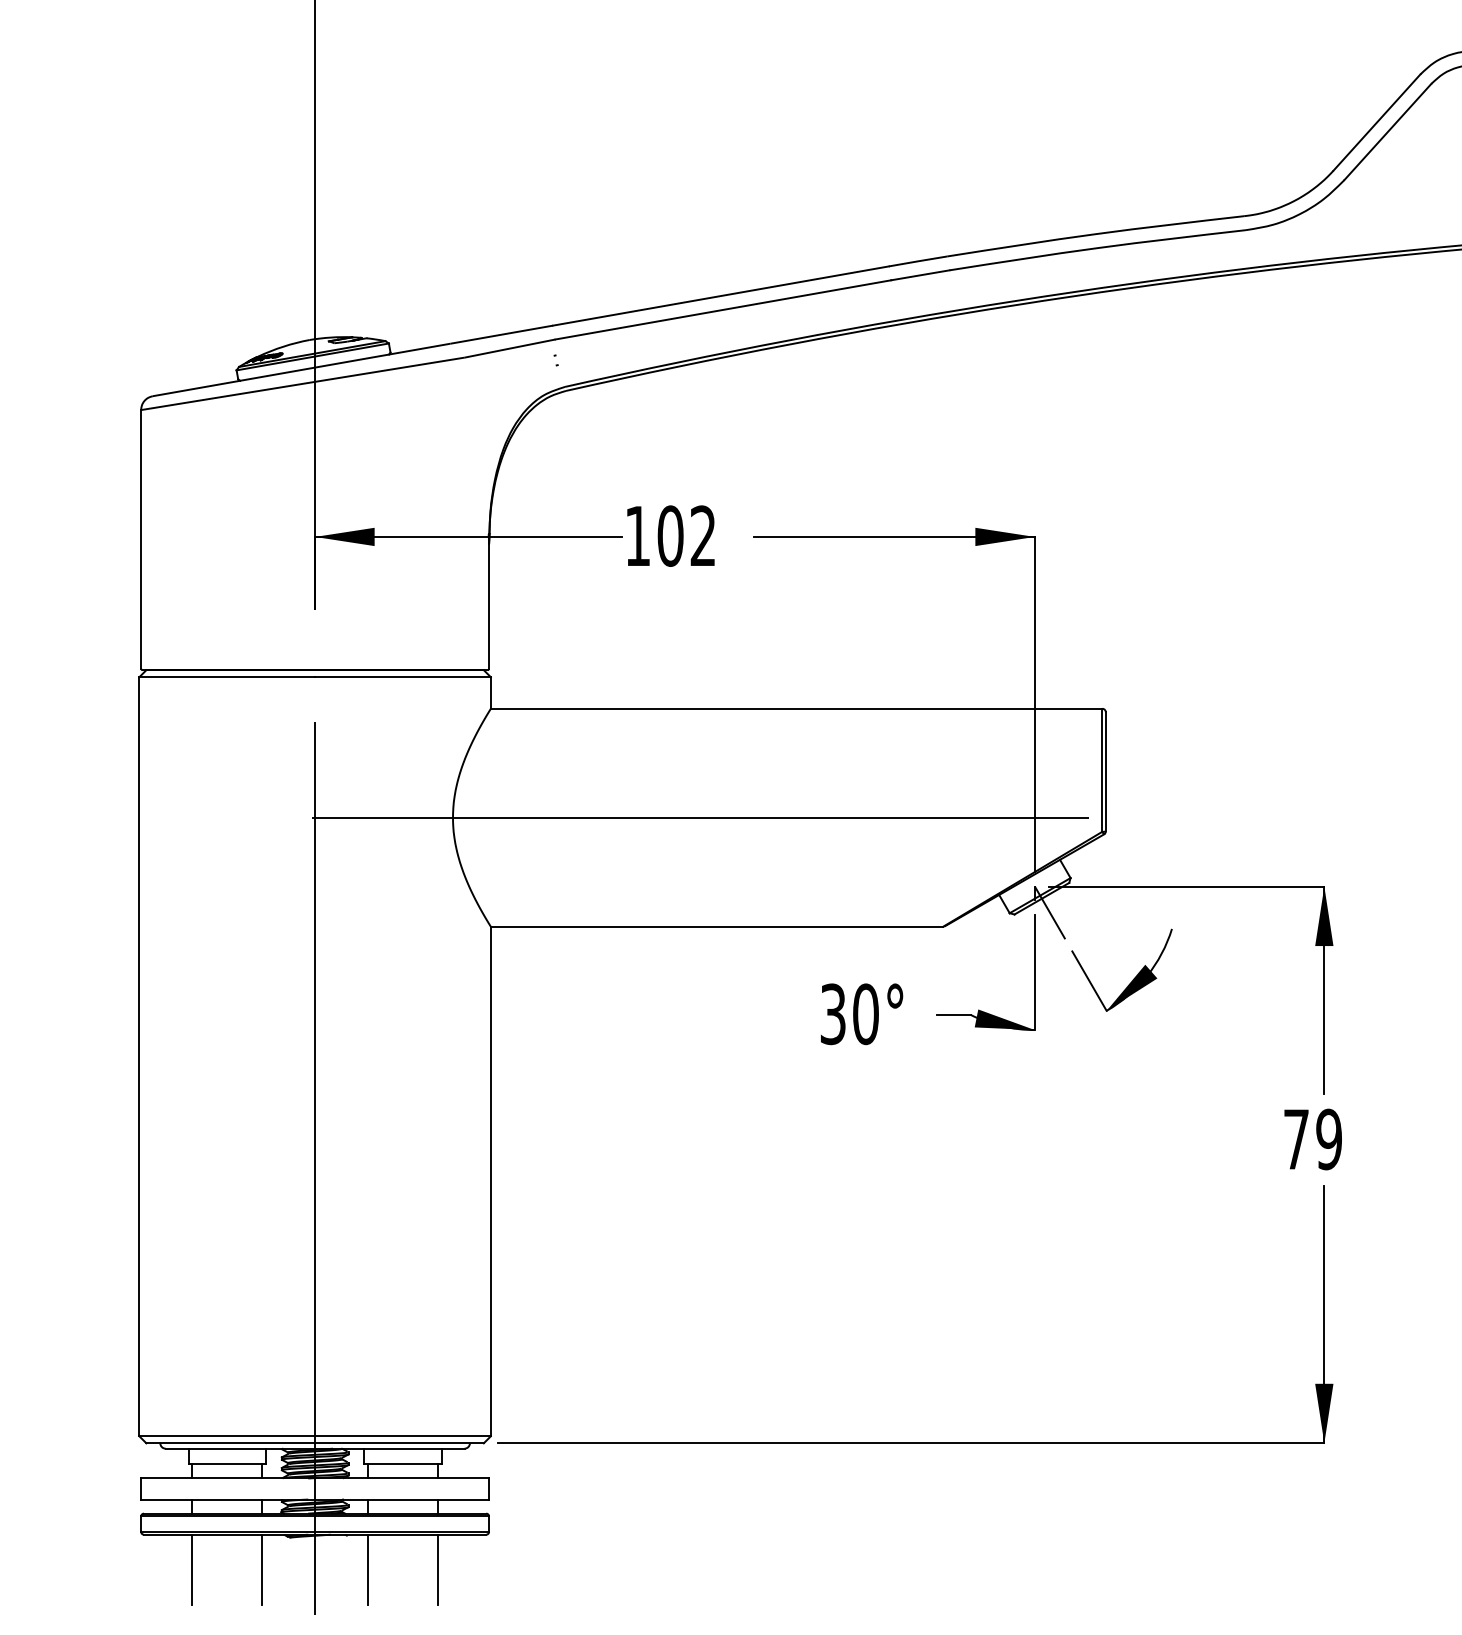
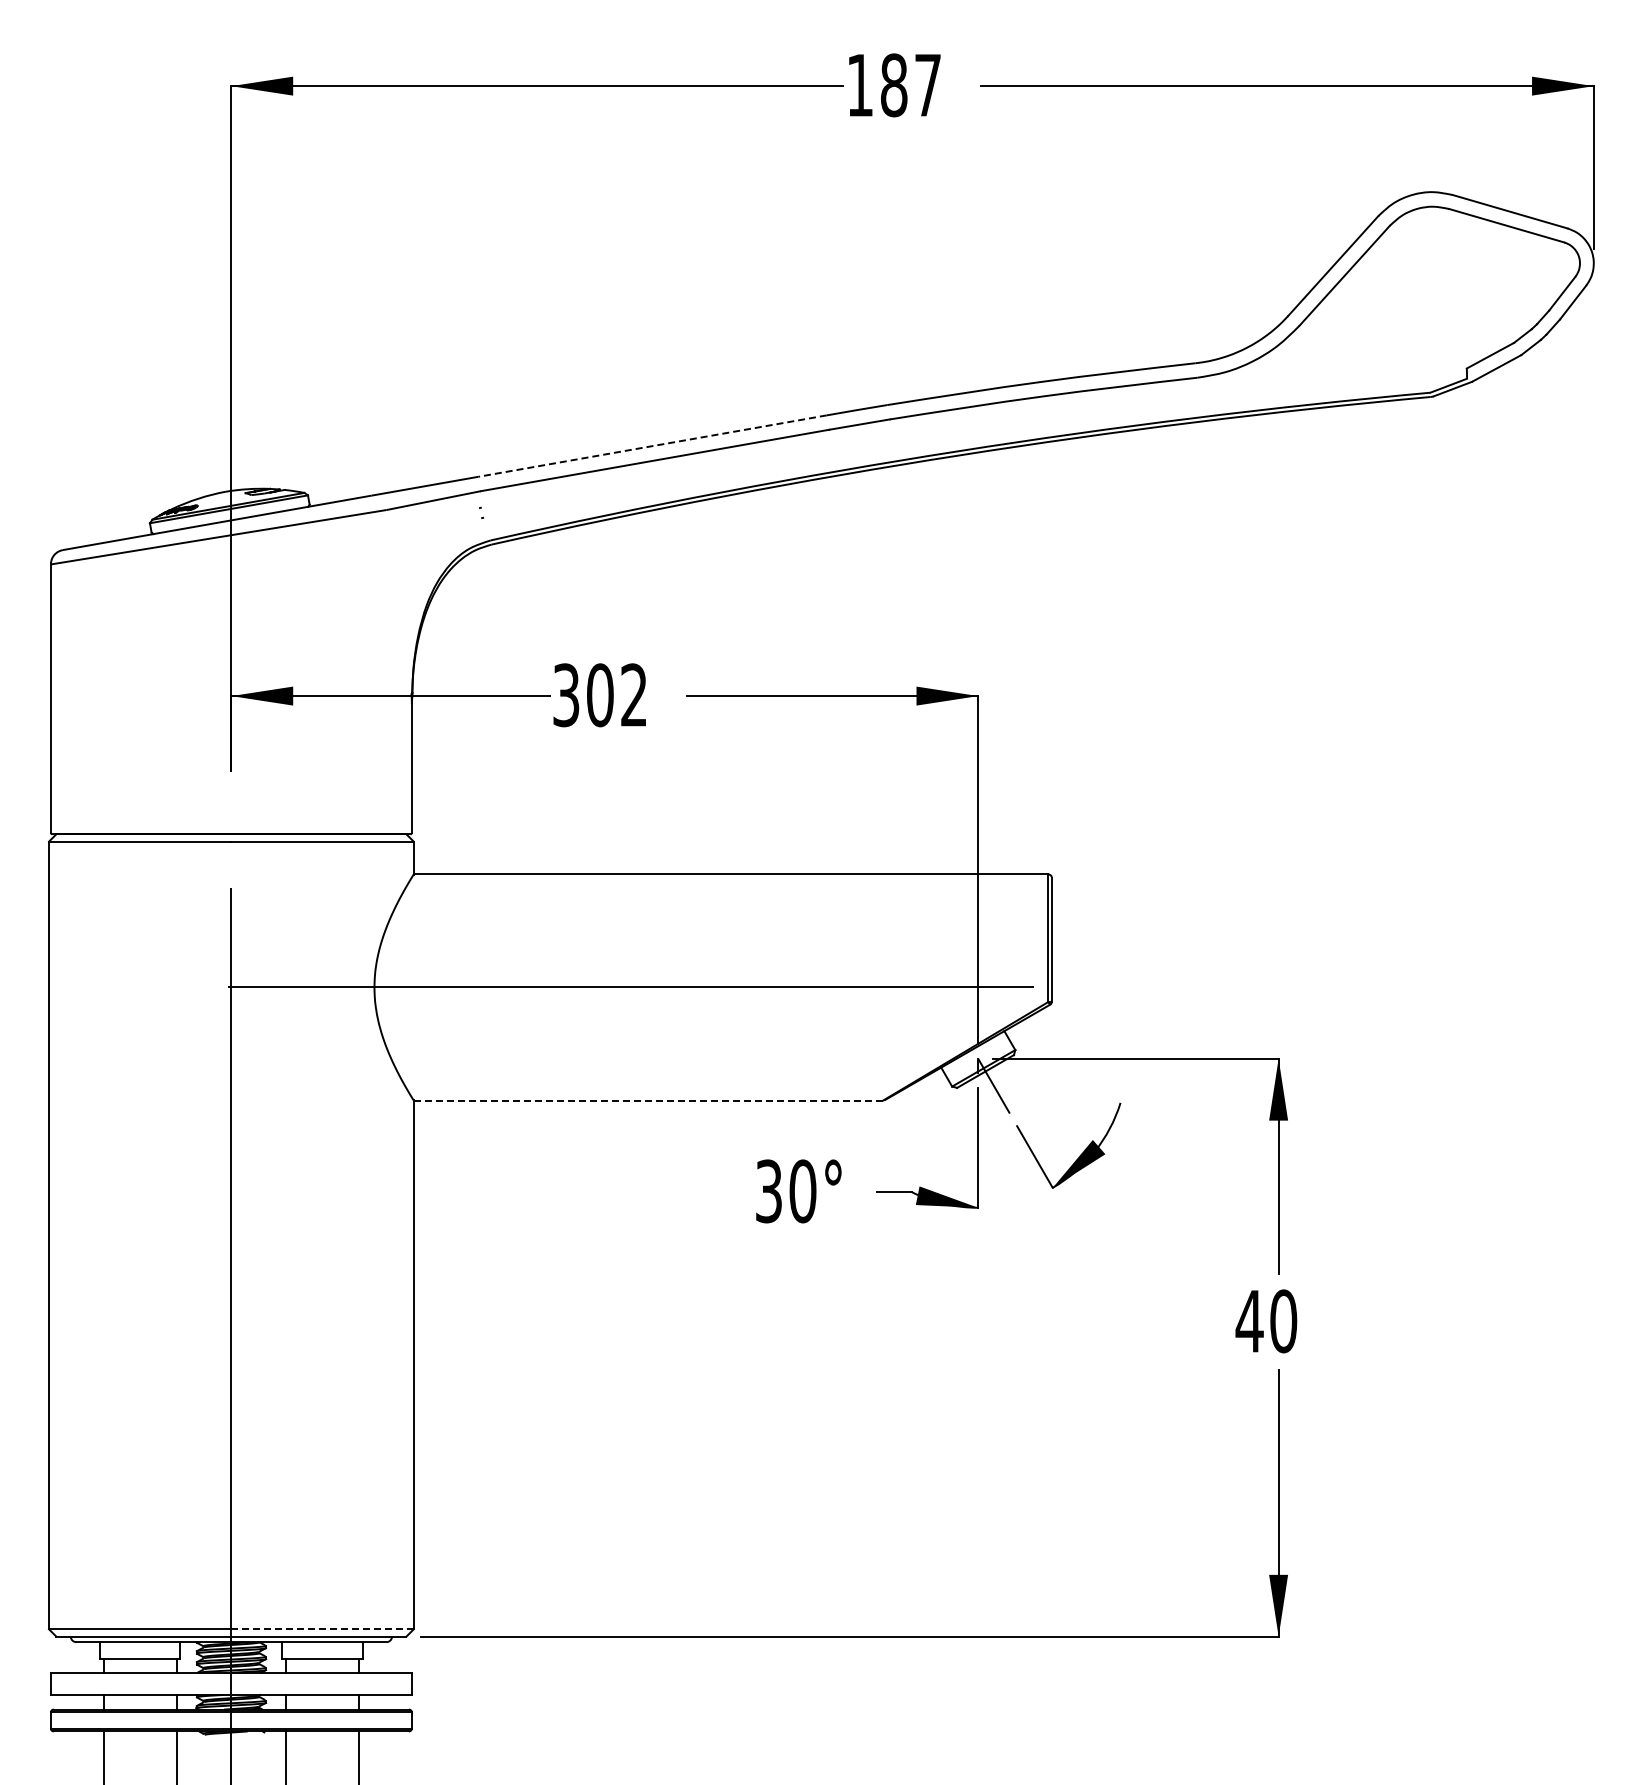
line: (720, 296) -> (652, 446), solid -> dashed
text: (638, 536) -> (566, 695), 102 -> 302
line: (717, 926) -> (648, 1100), solid -> dashed
text: (1312, 1139) -> (1266, 1321), 79 -> 40
line: (403, 1436) -> (323, 1629), solid -> dashed

